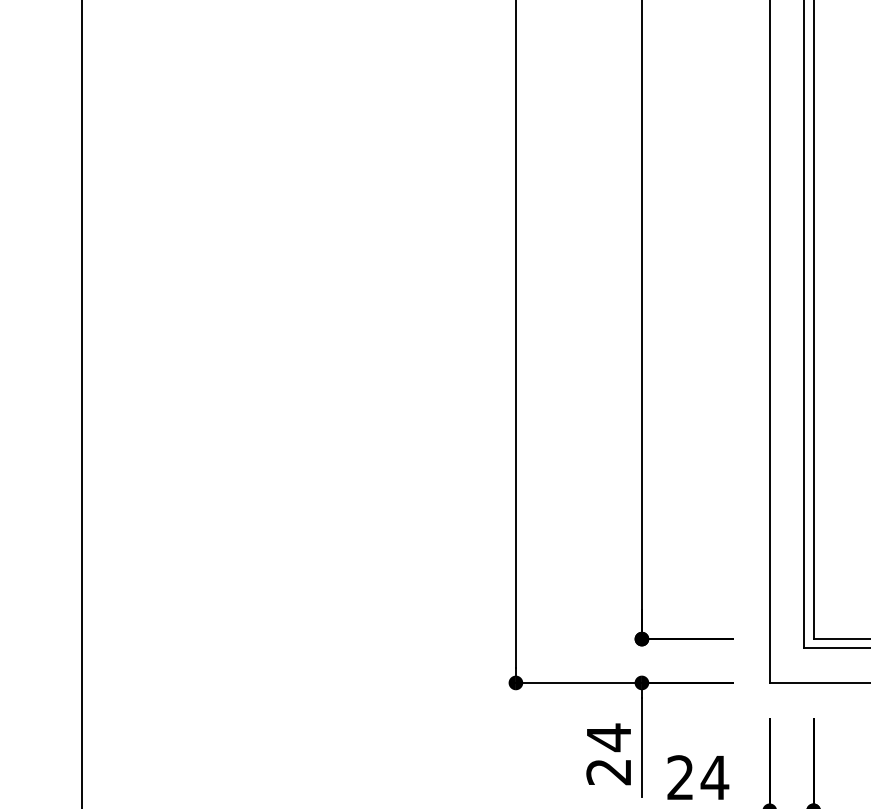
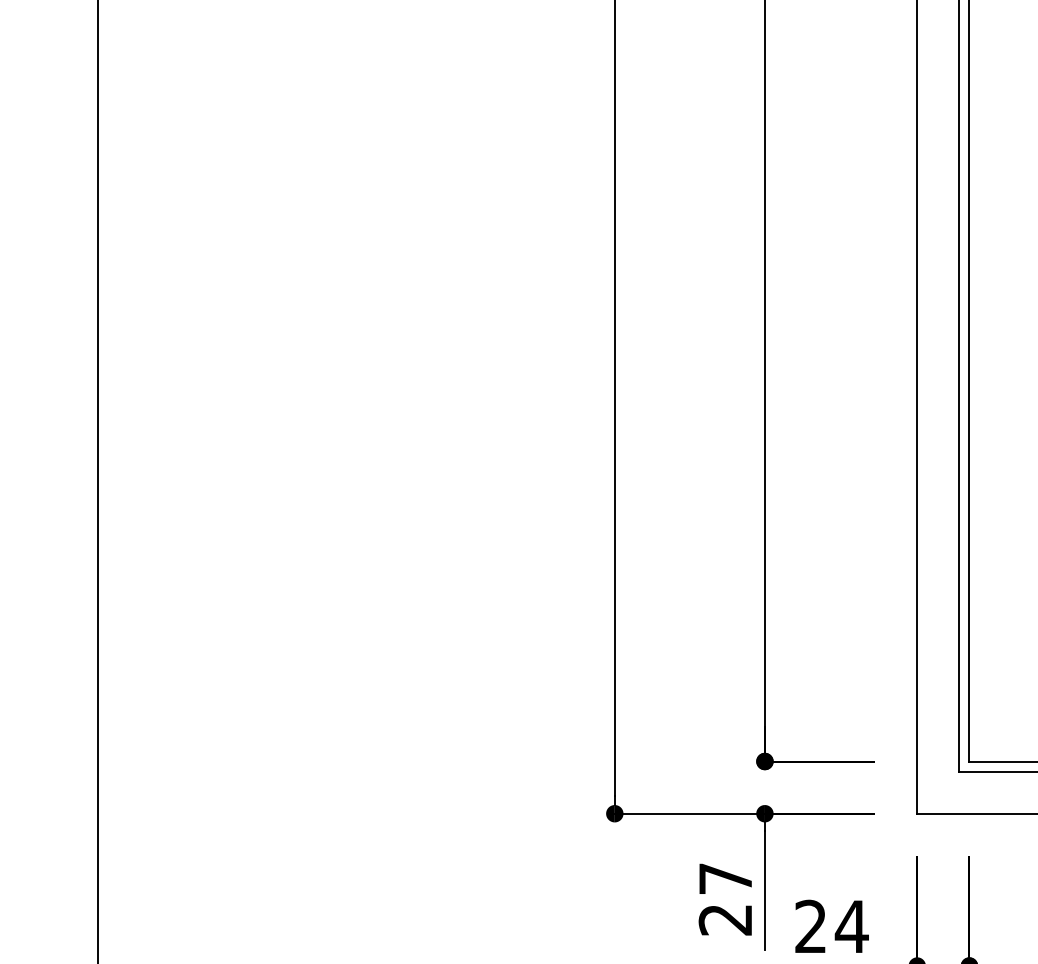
text: (608, 737) -> (725, 878), 24 -> 27

